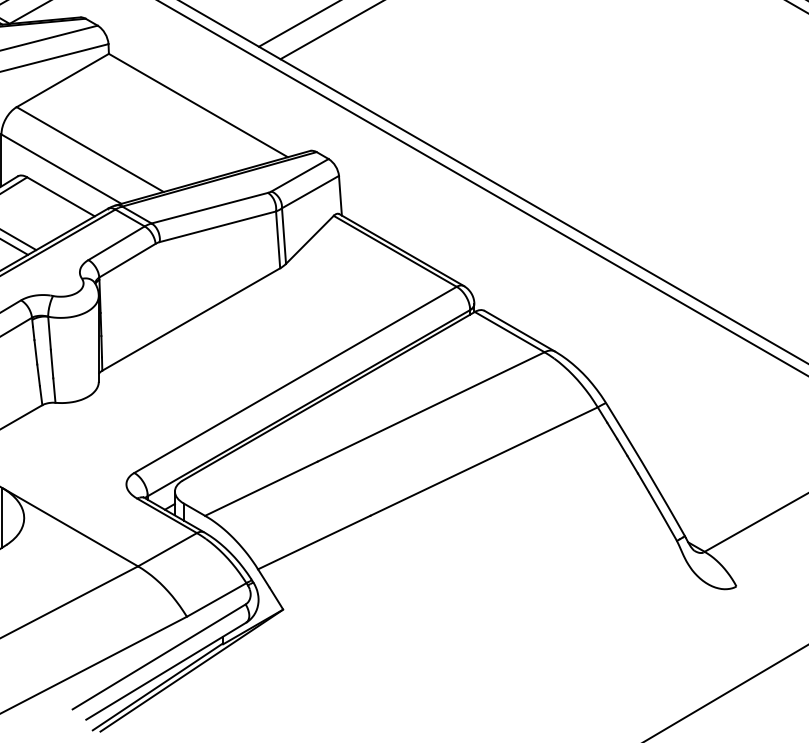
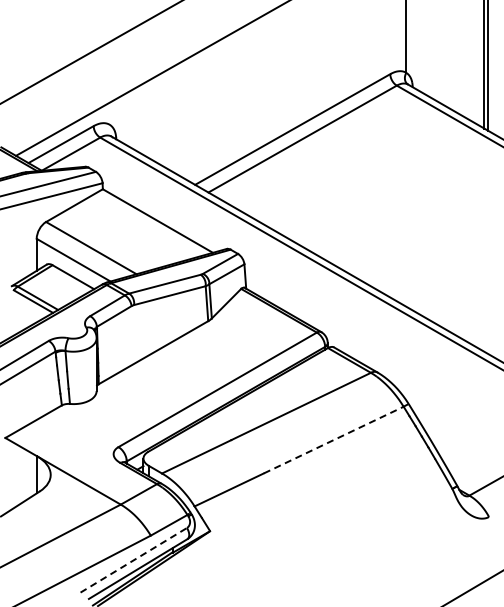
line: (485, 460) -> (334, 439), solid -> dashed
line: (160, 657) -> (134, 560), solid -> dashed

